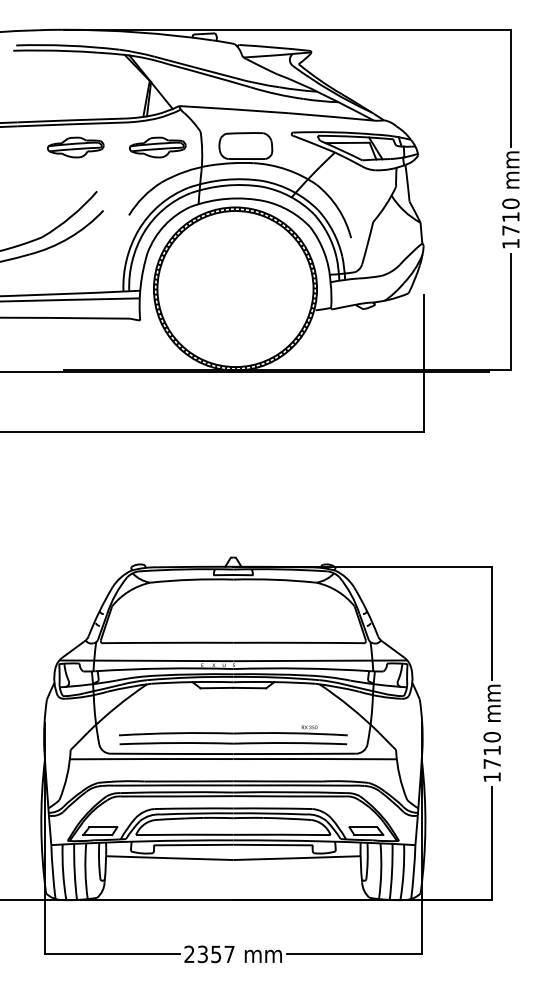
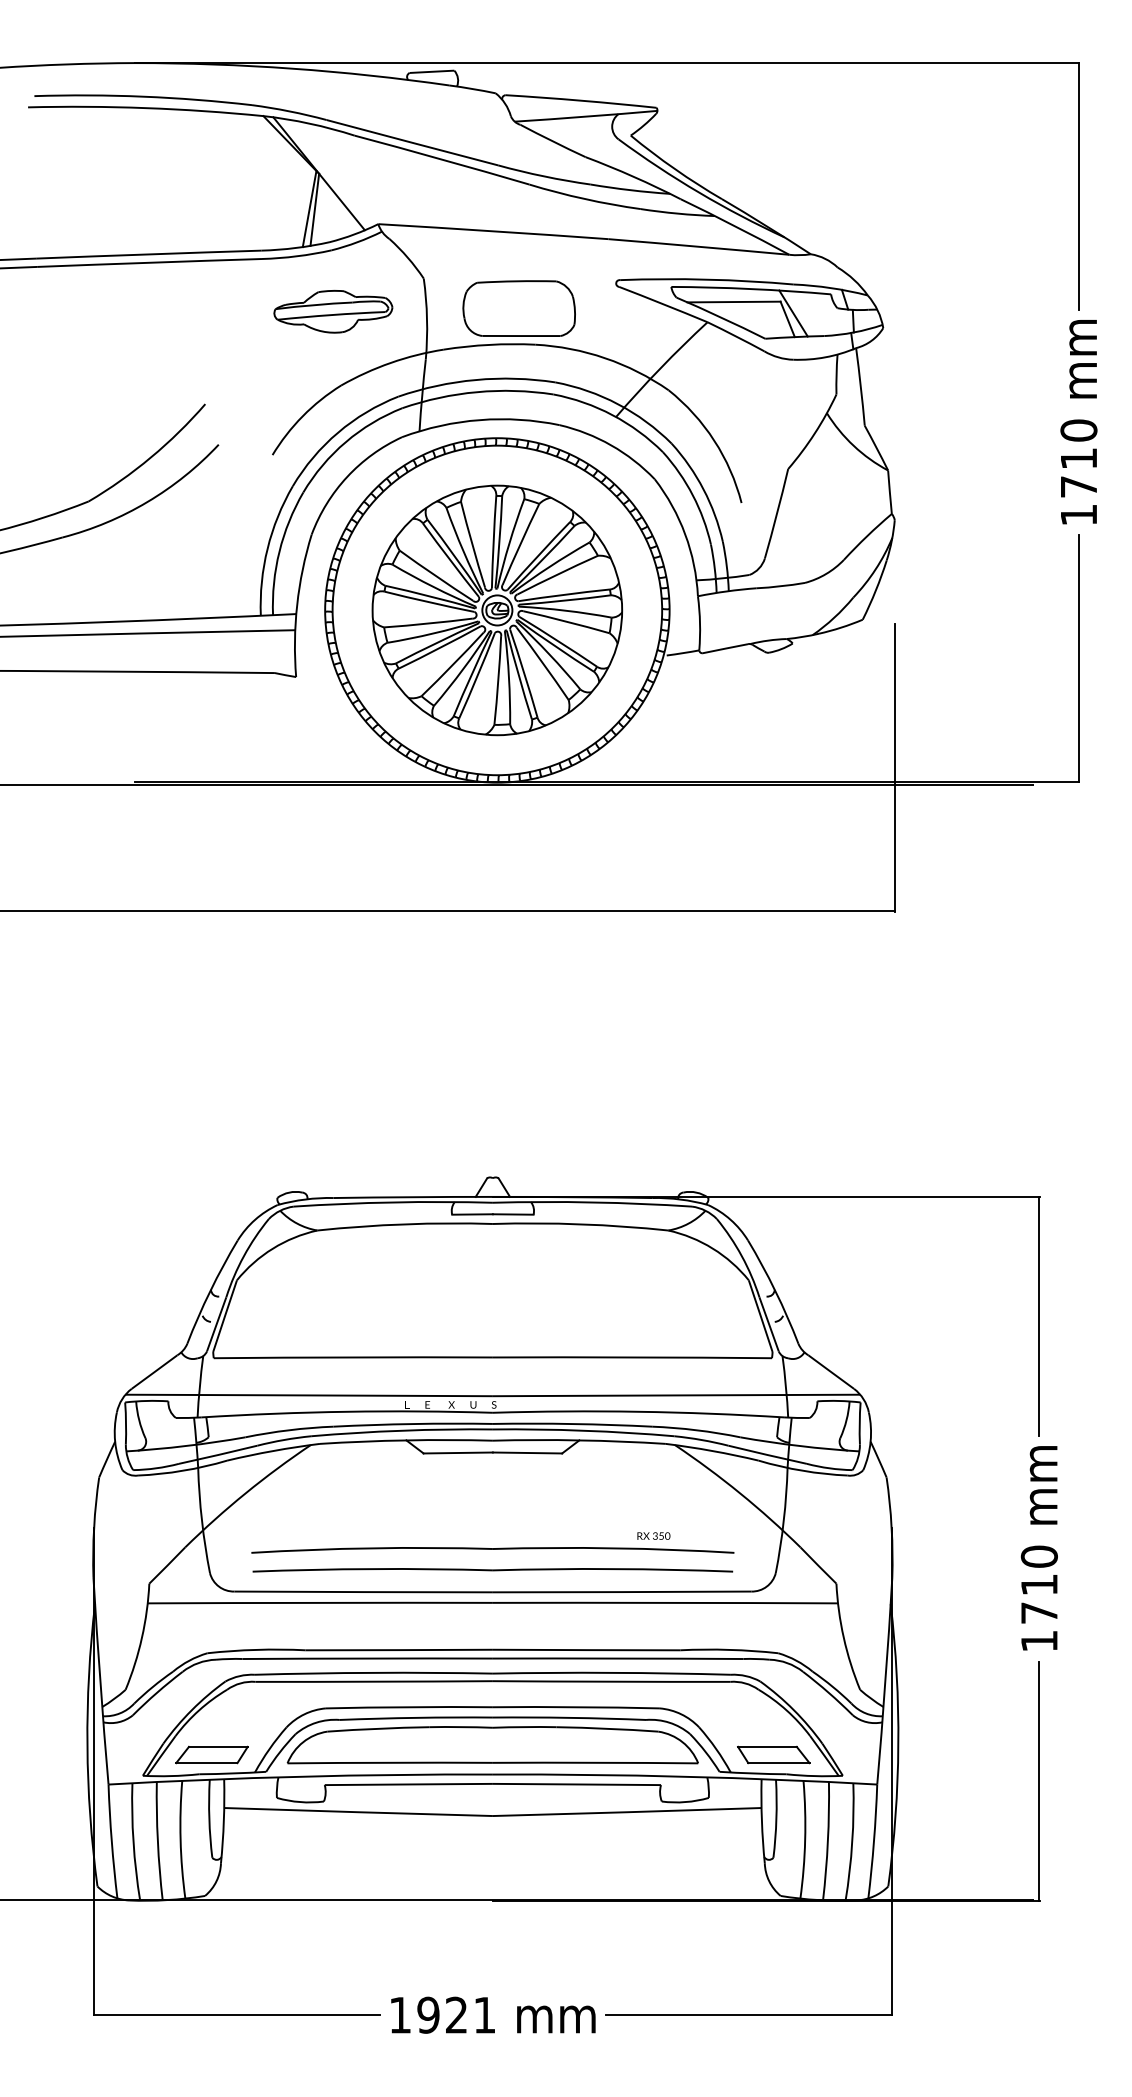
part: (75, 147) -> (159, 311), removed
part: (235, 288) -> (497, 609), added
text: (209, 954) -> (442, 2015), 2357 -> 1921

